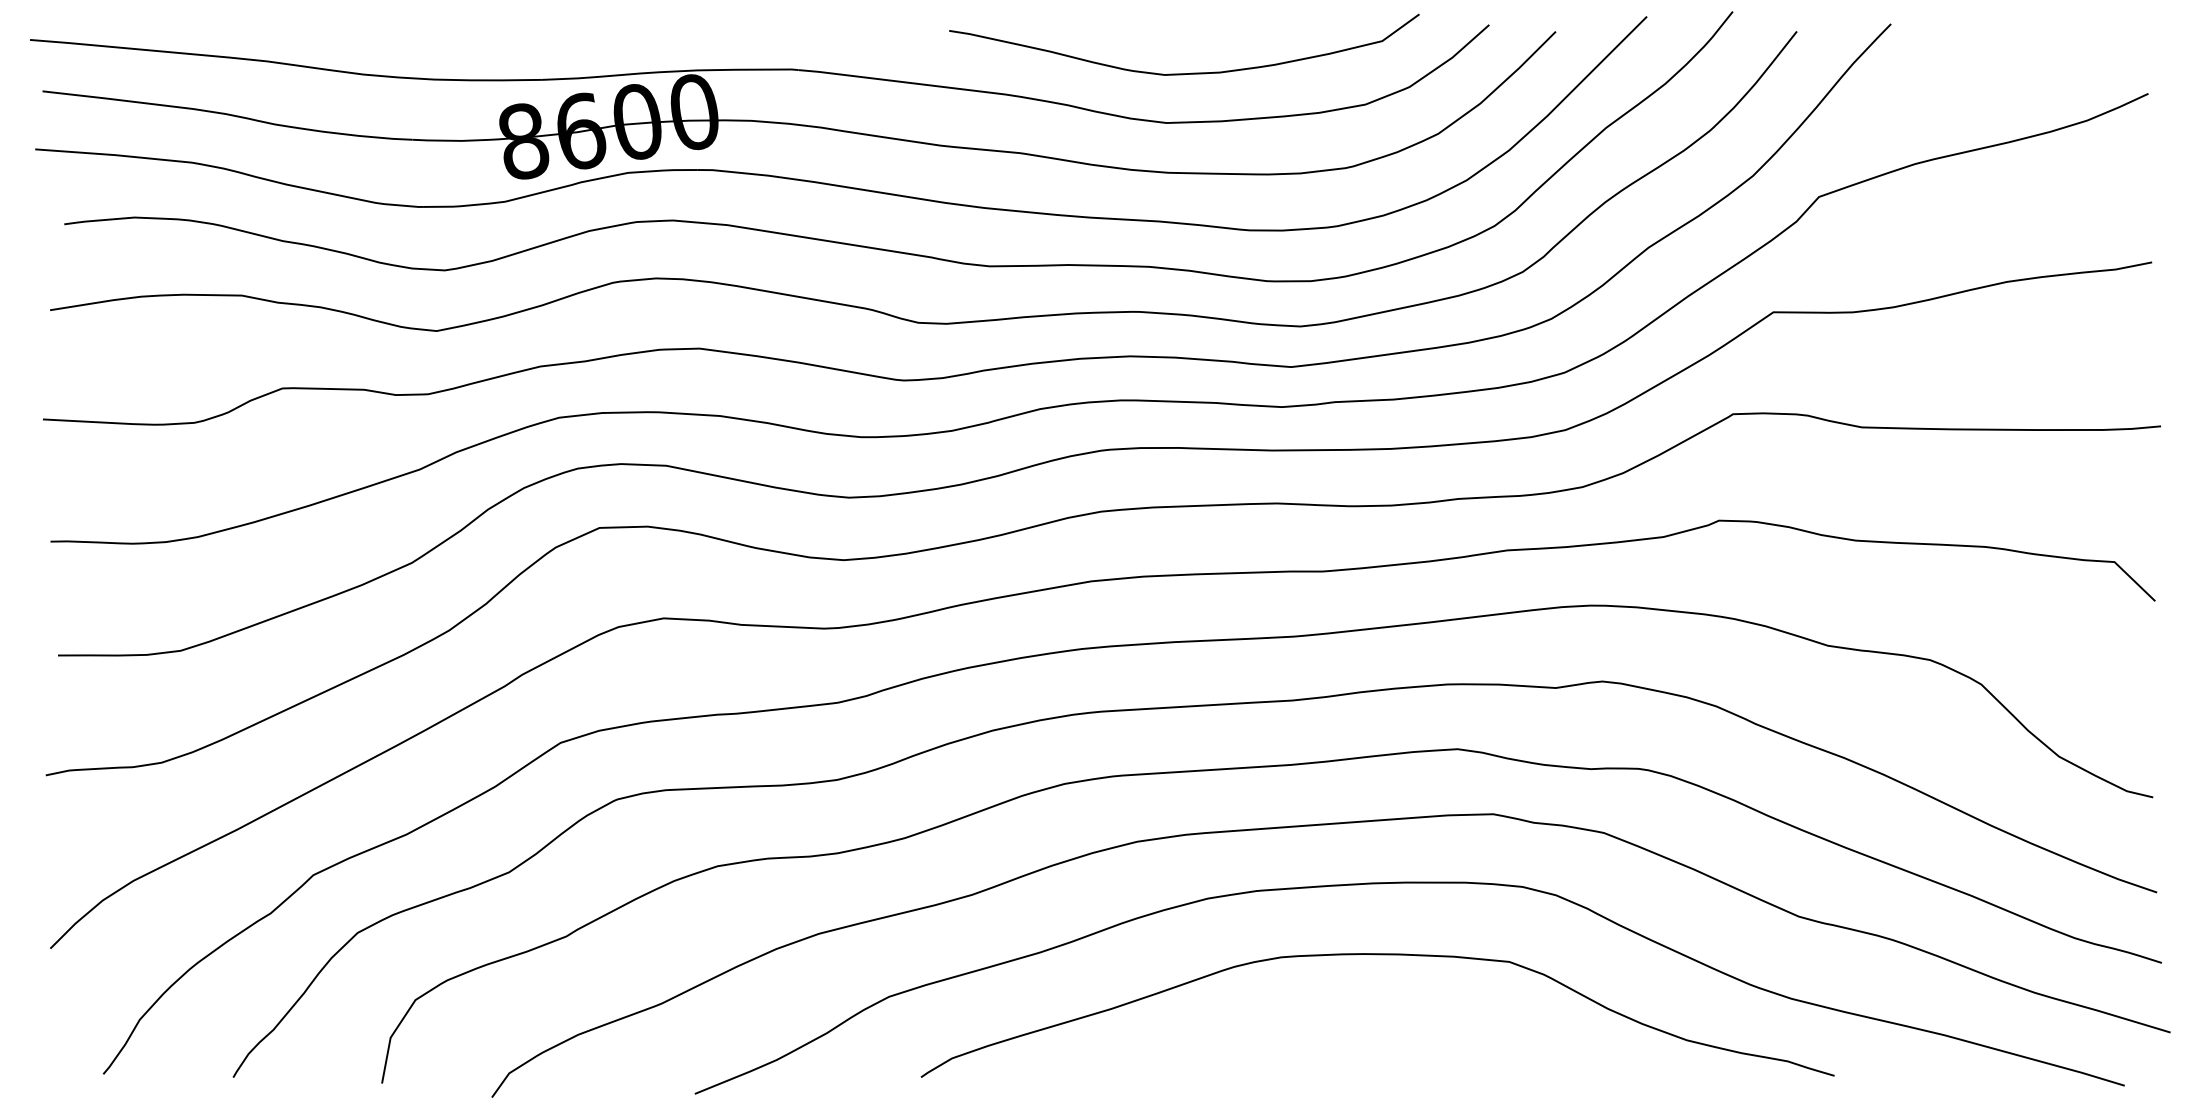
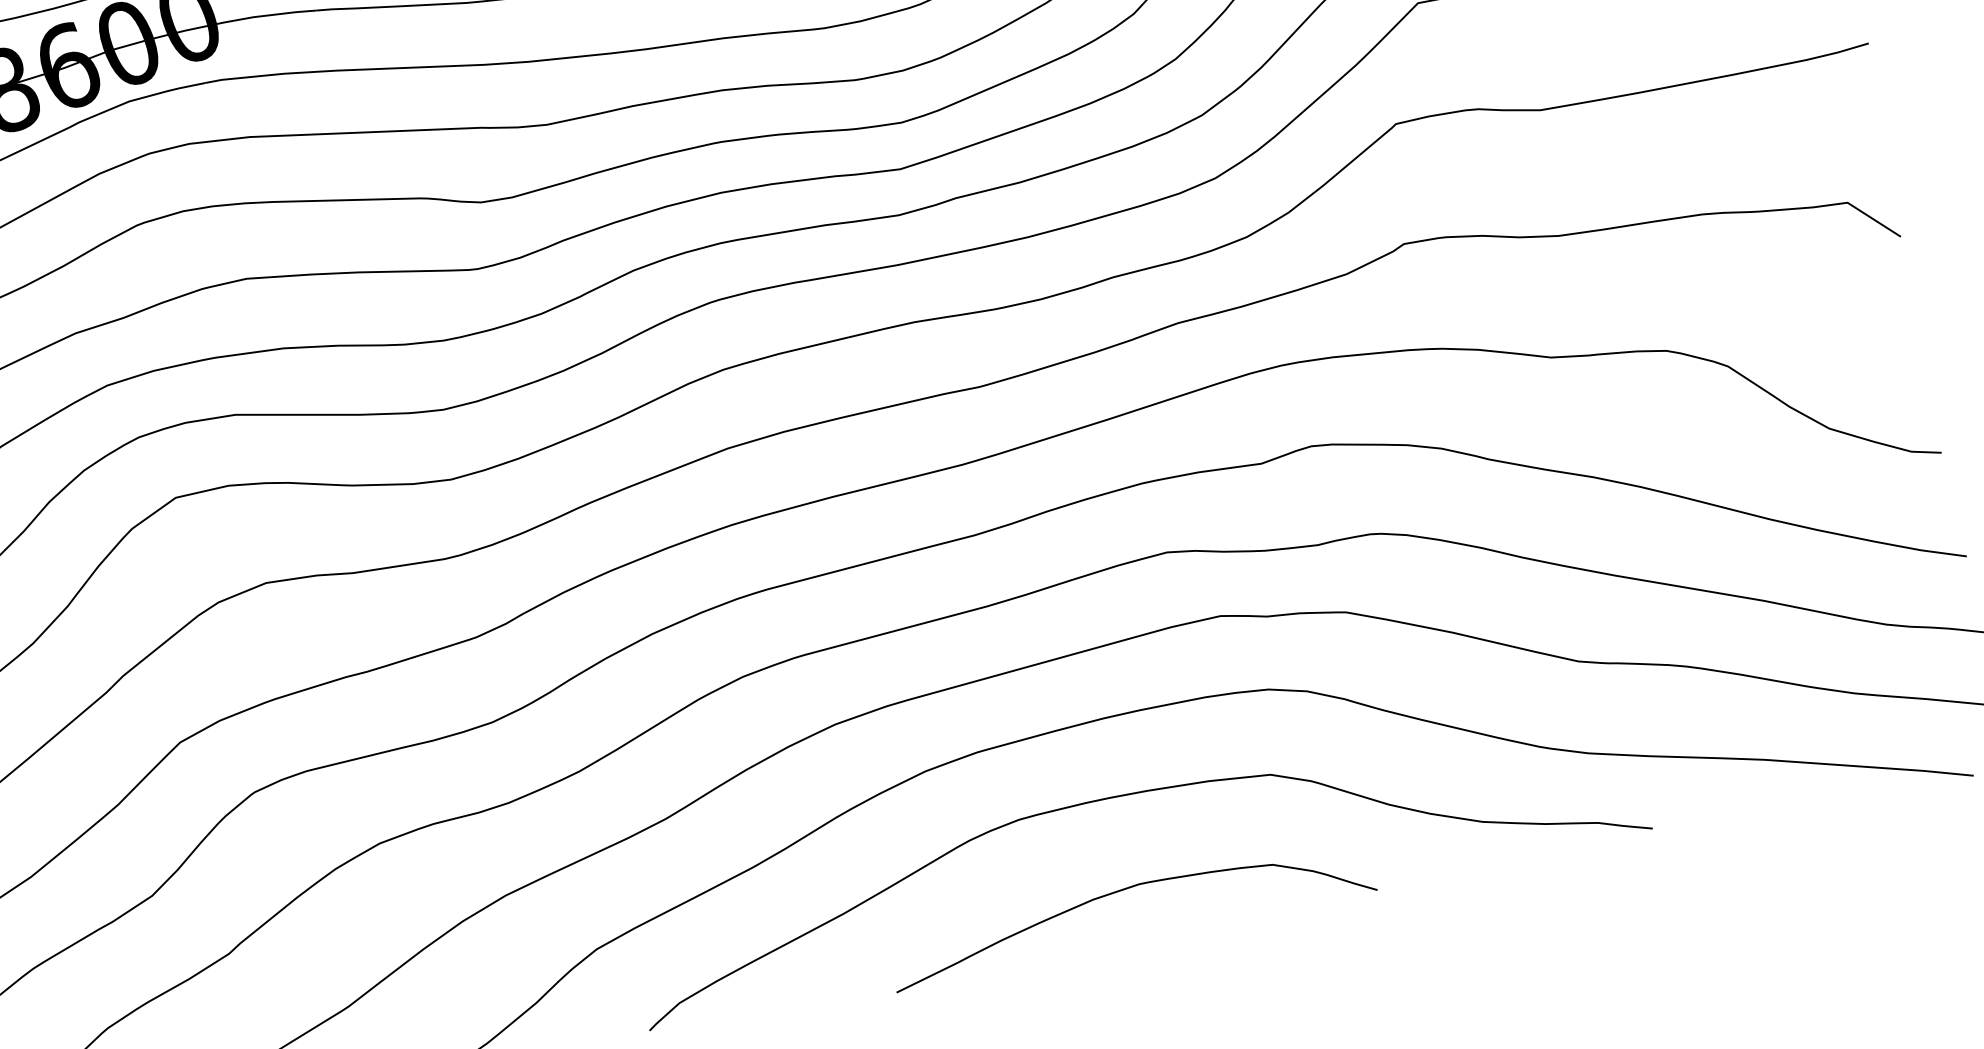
curve: (1356, 1038) -> (1119, 892), added

